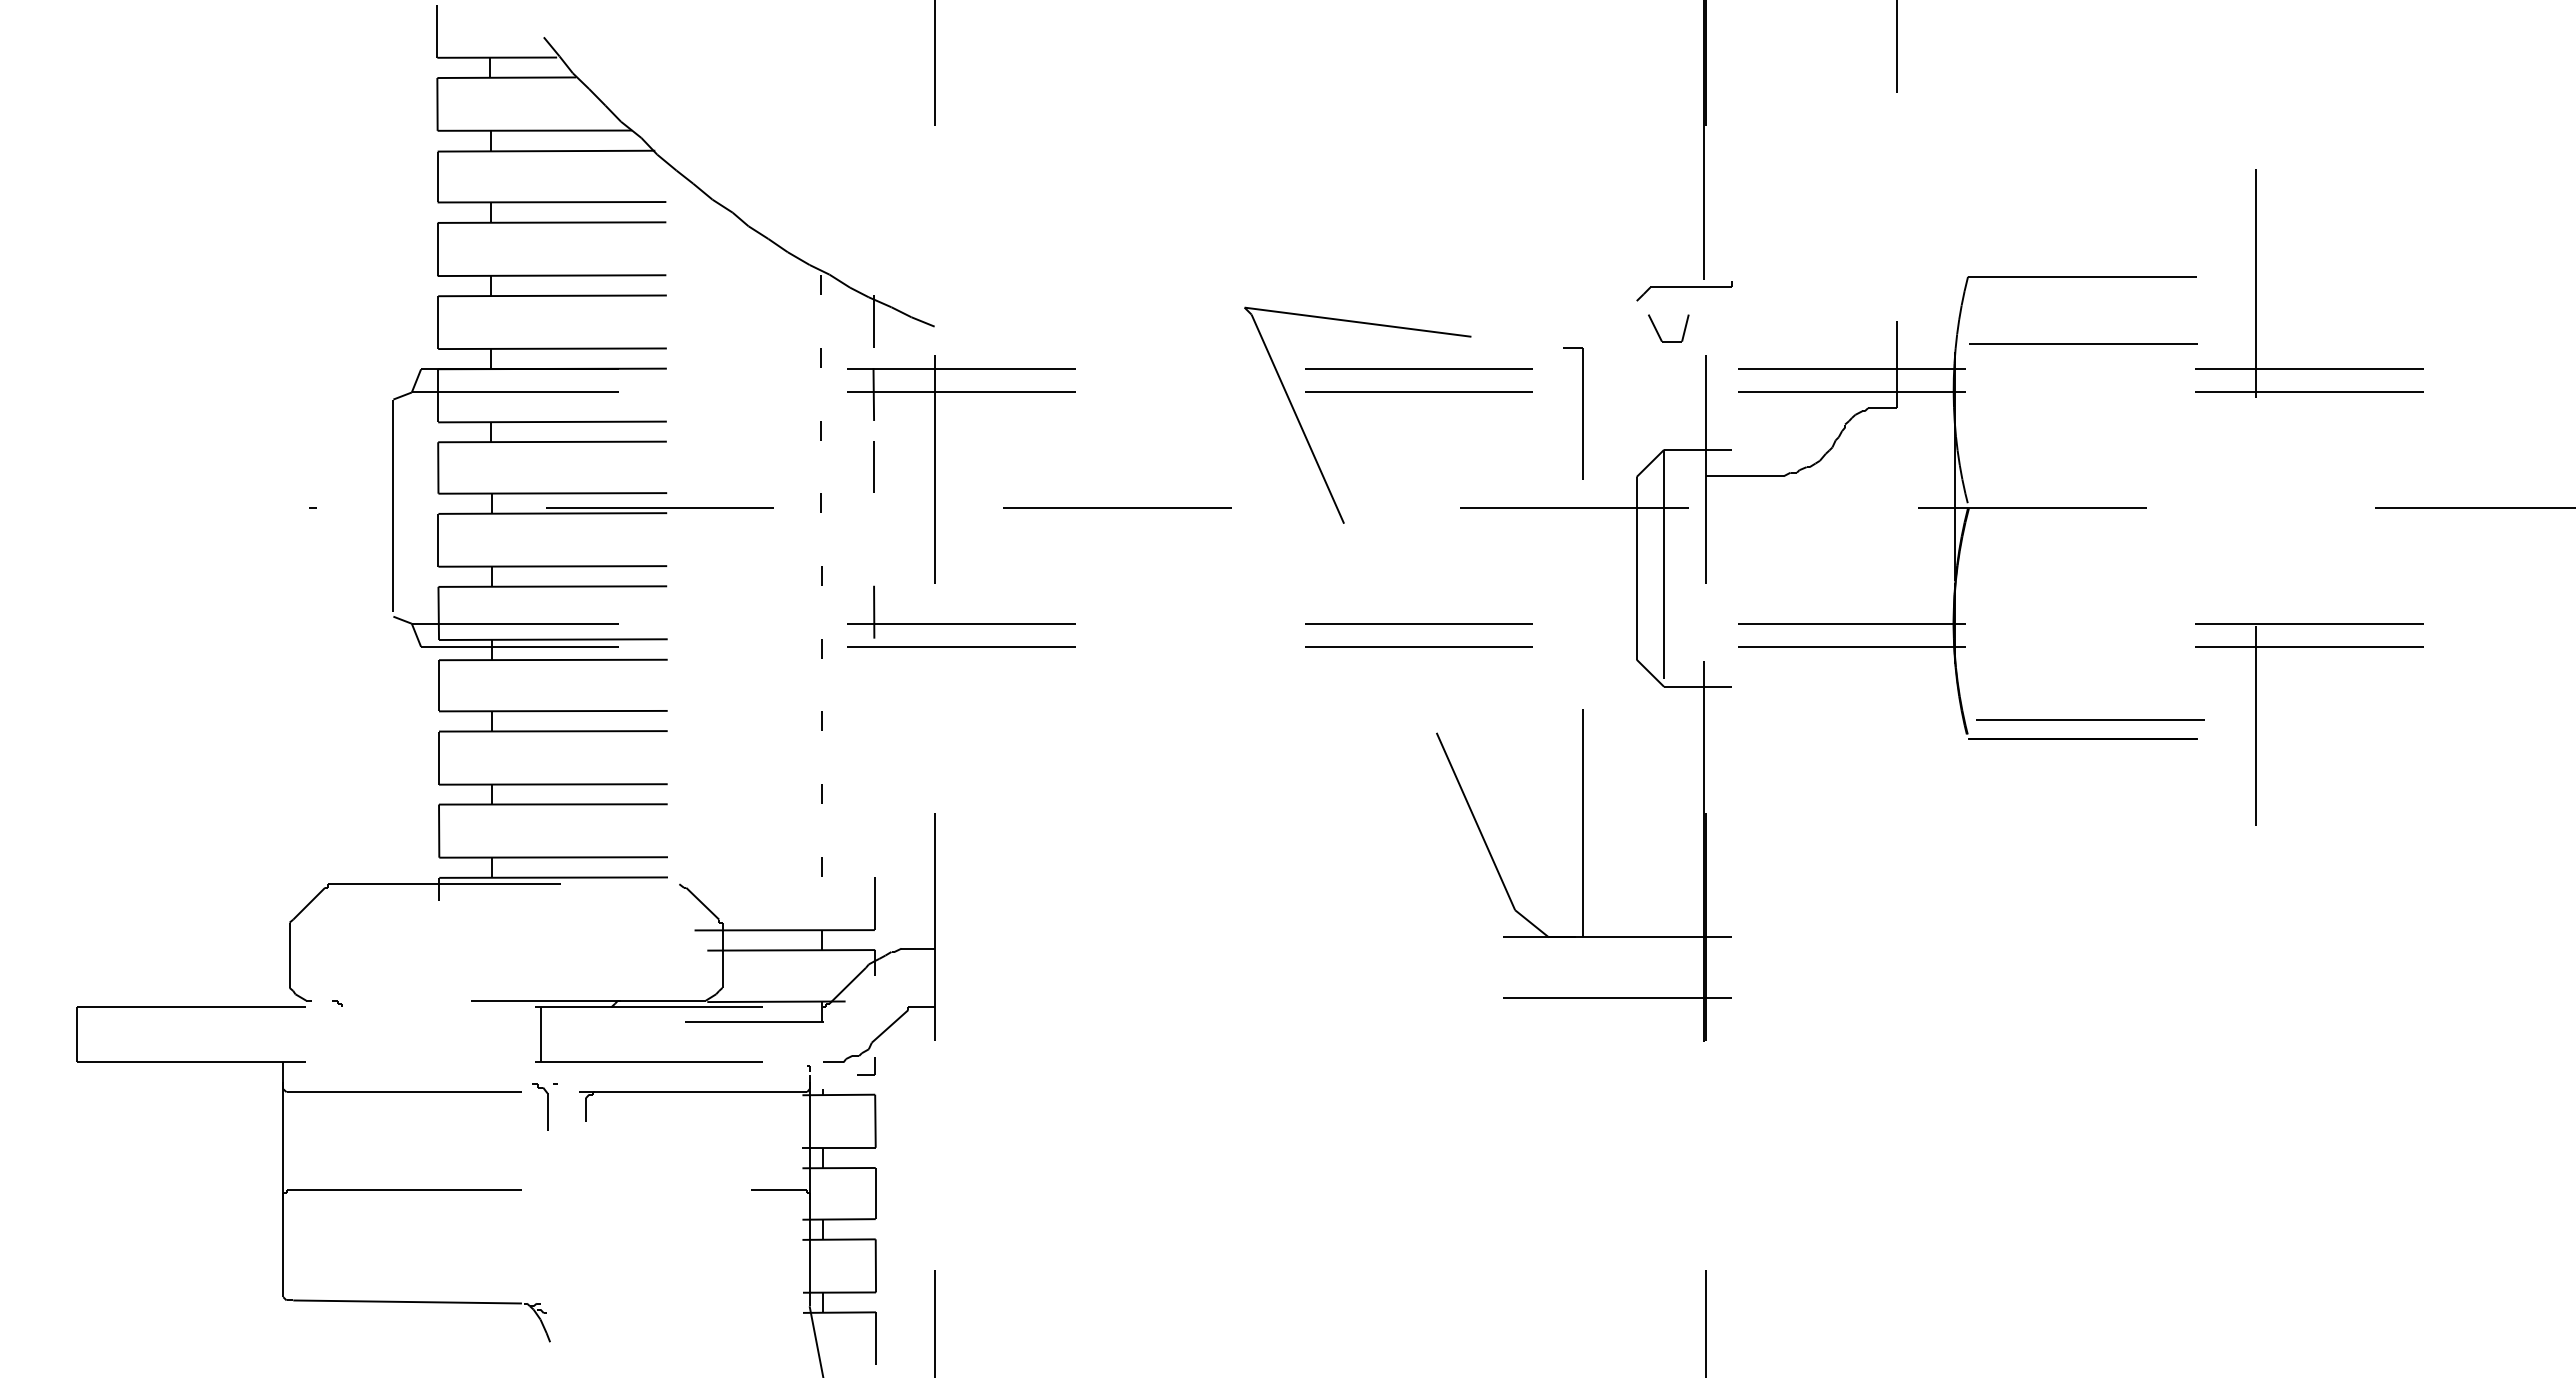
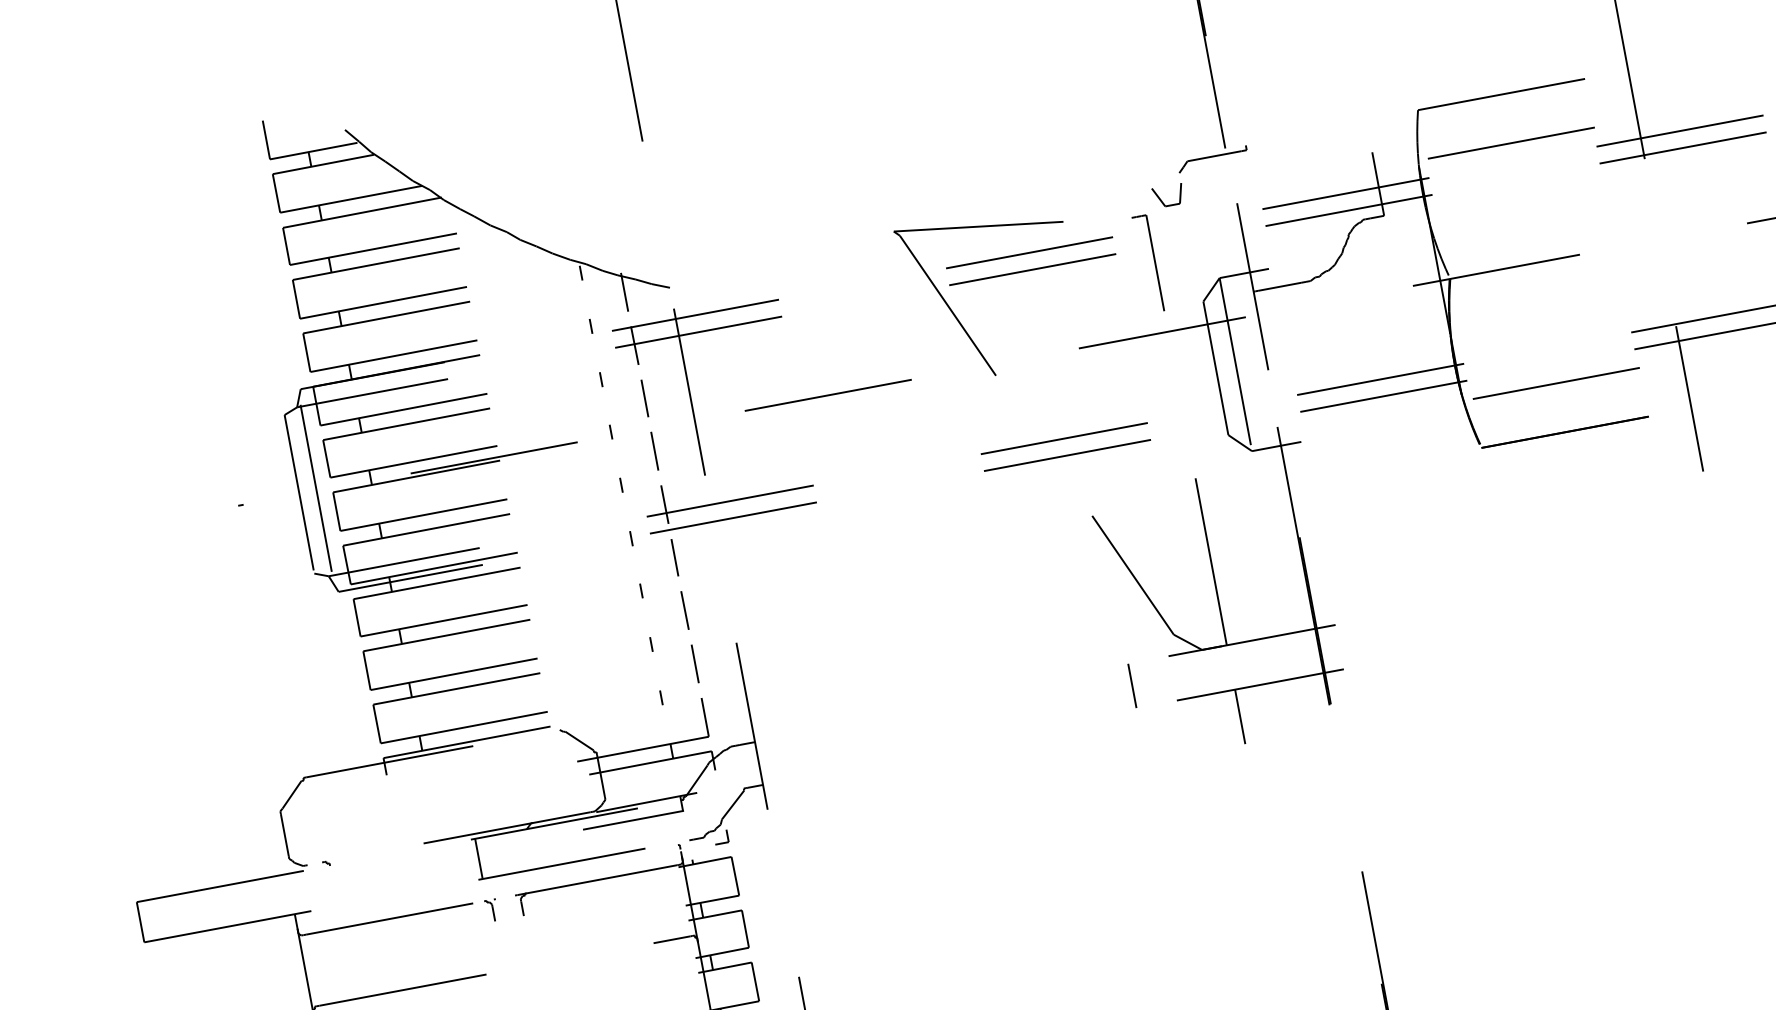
part: (1658, 332) -> (1161, 200), moved
line: (416, 507) -> (316, 490), added
line: (874, 538) -> (655, 450), added
line: (874, 684) -> (674, 557), added
line: (2090, 719) -> (1556, 383), moved
line: (874, 756) -> (684, 609), added
line: (874, 830) -> (694, 664), added
line: (1447, 967) -> (1132, 685), added
line: (1582, 1035) -> (1240, 716), added
part: (544, 1106) -> (491, 910), size x0.62

